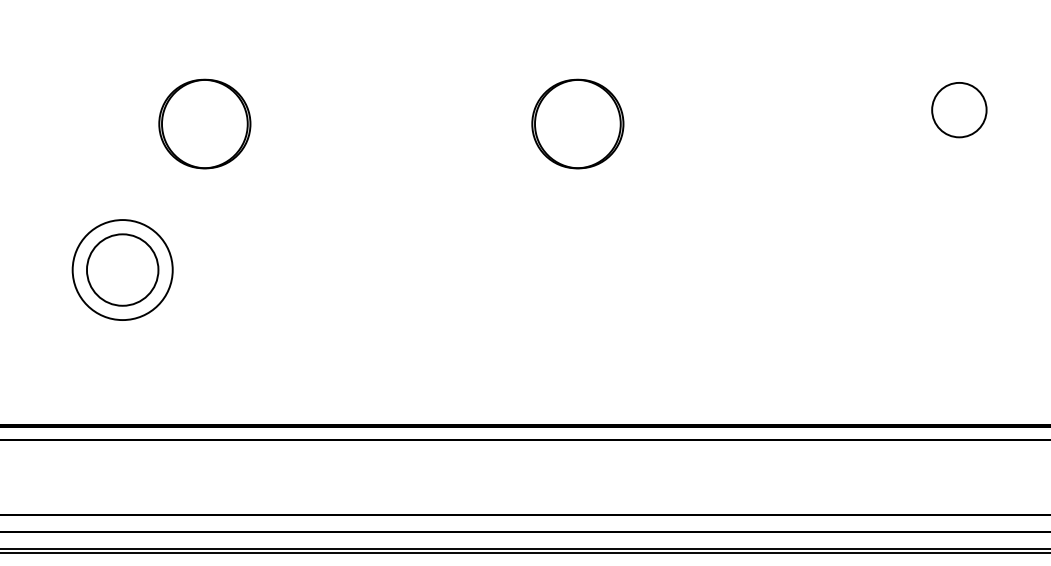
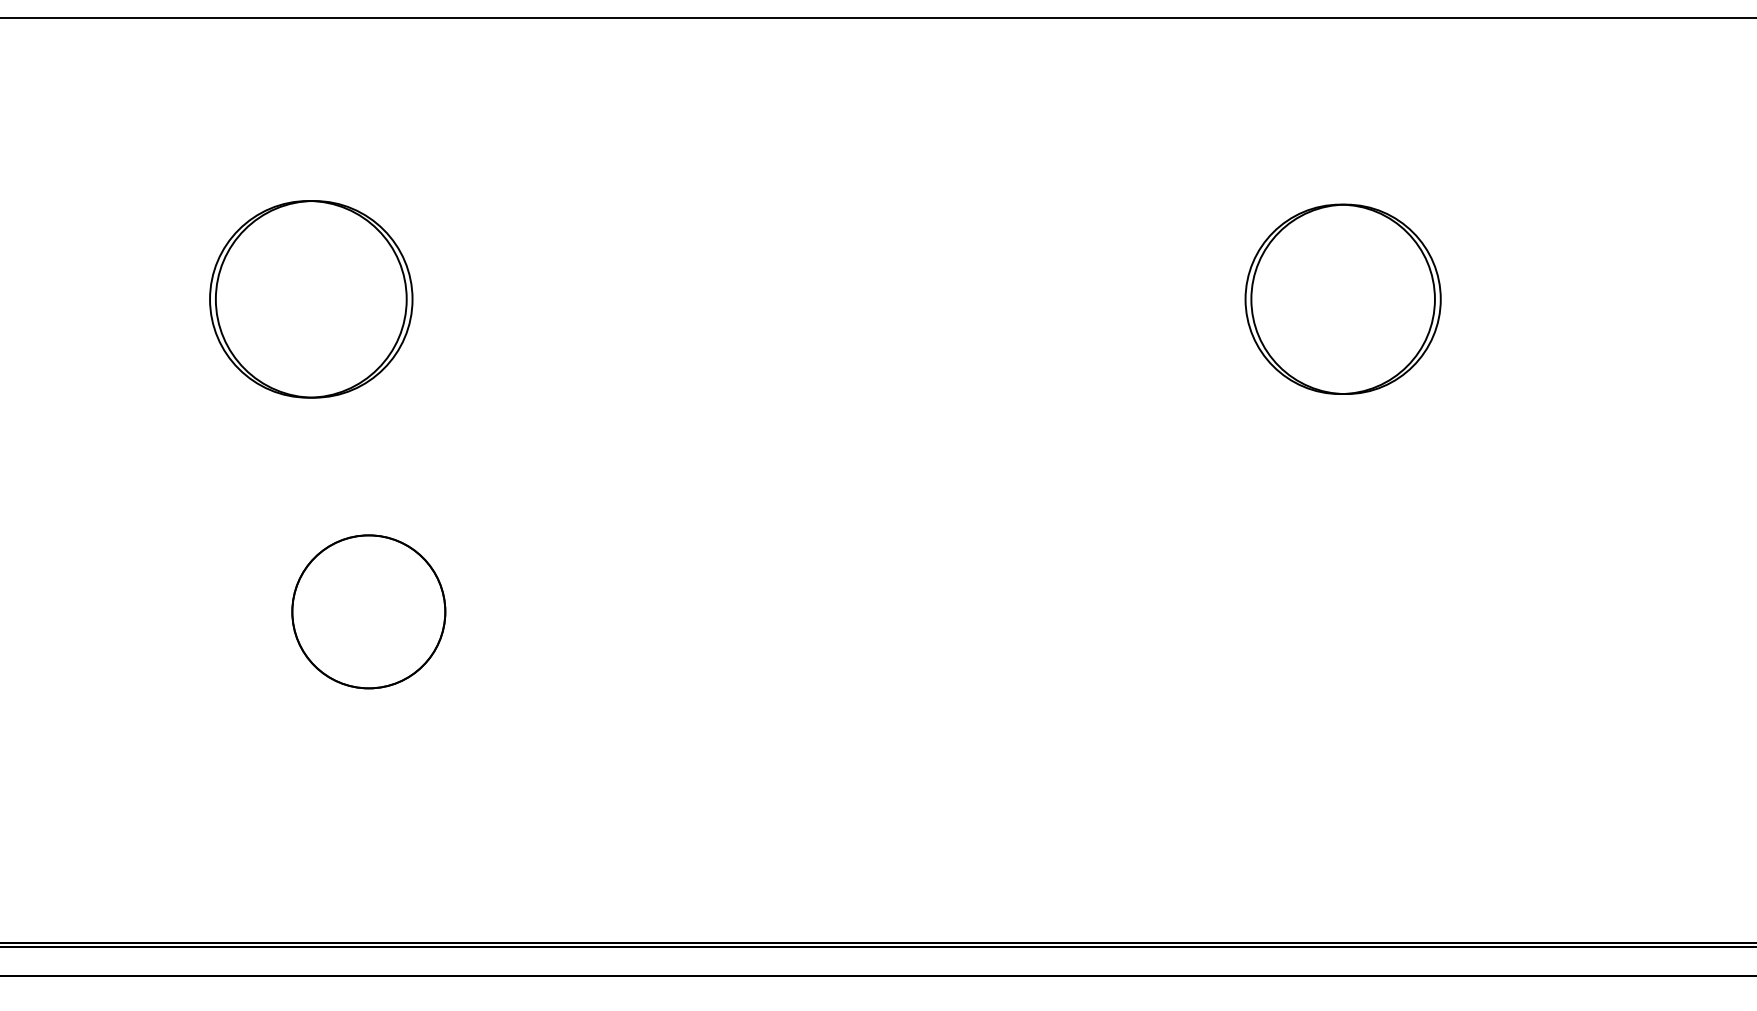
part: (95, 123) -> (310, 298), added
part: (204, 123) -> (543, 298), removed
circle: (122, 269) -> (368, 610), size x0.71

